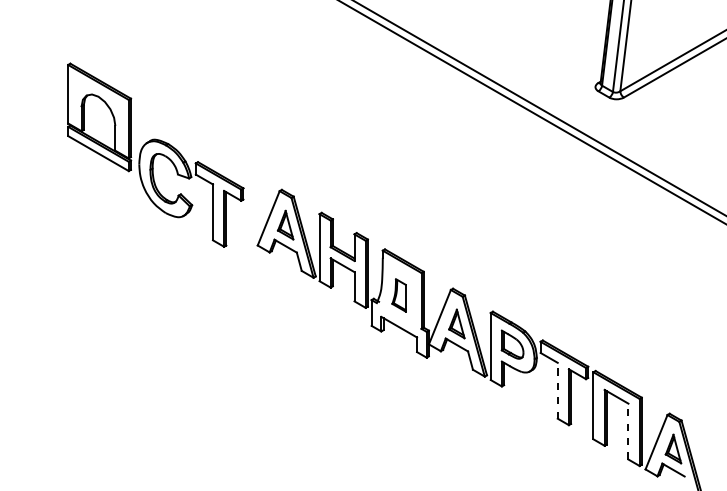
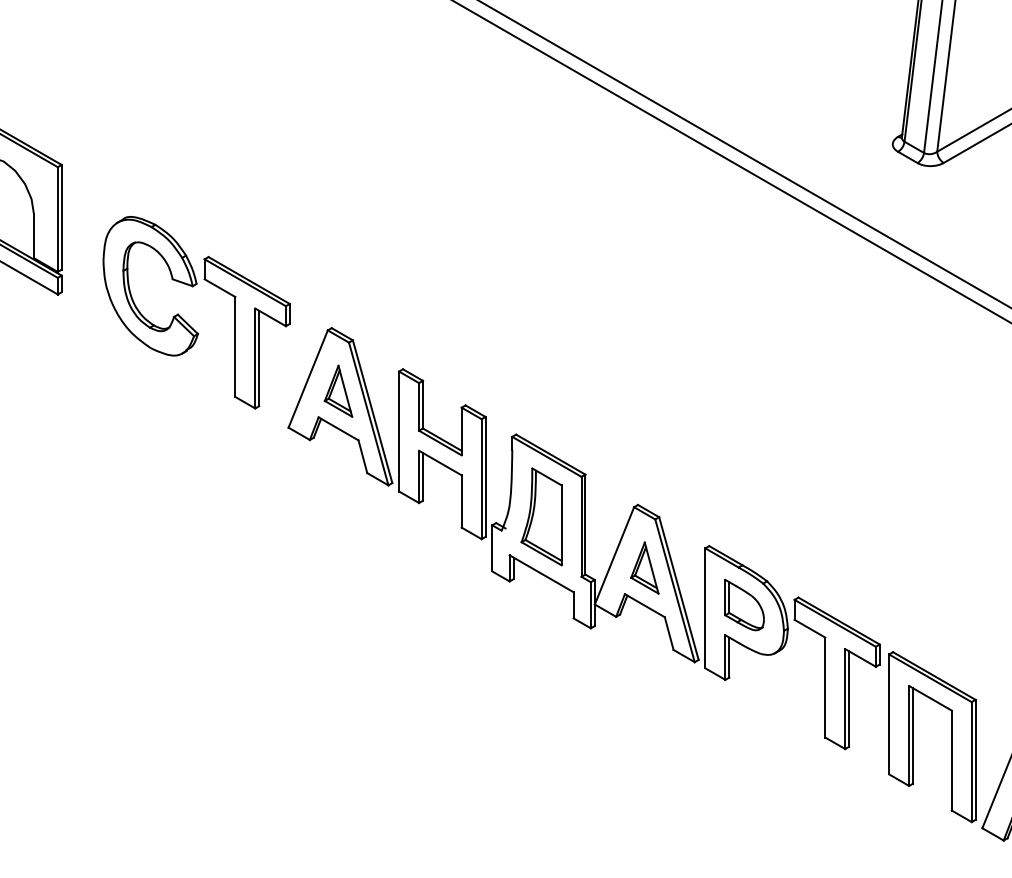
part: (185, 197) -> (186, 320), moved
part: (398, 295) -> (540, 517), size x1.67
line: (557, 390) -> (824, 687), dashed -> solid
line: (628, 431) -> (951, 760), dashed -> solid

